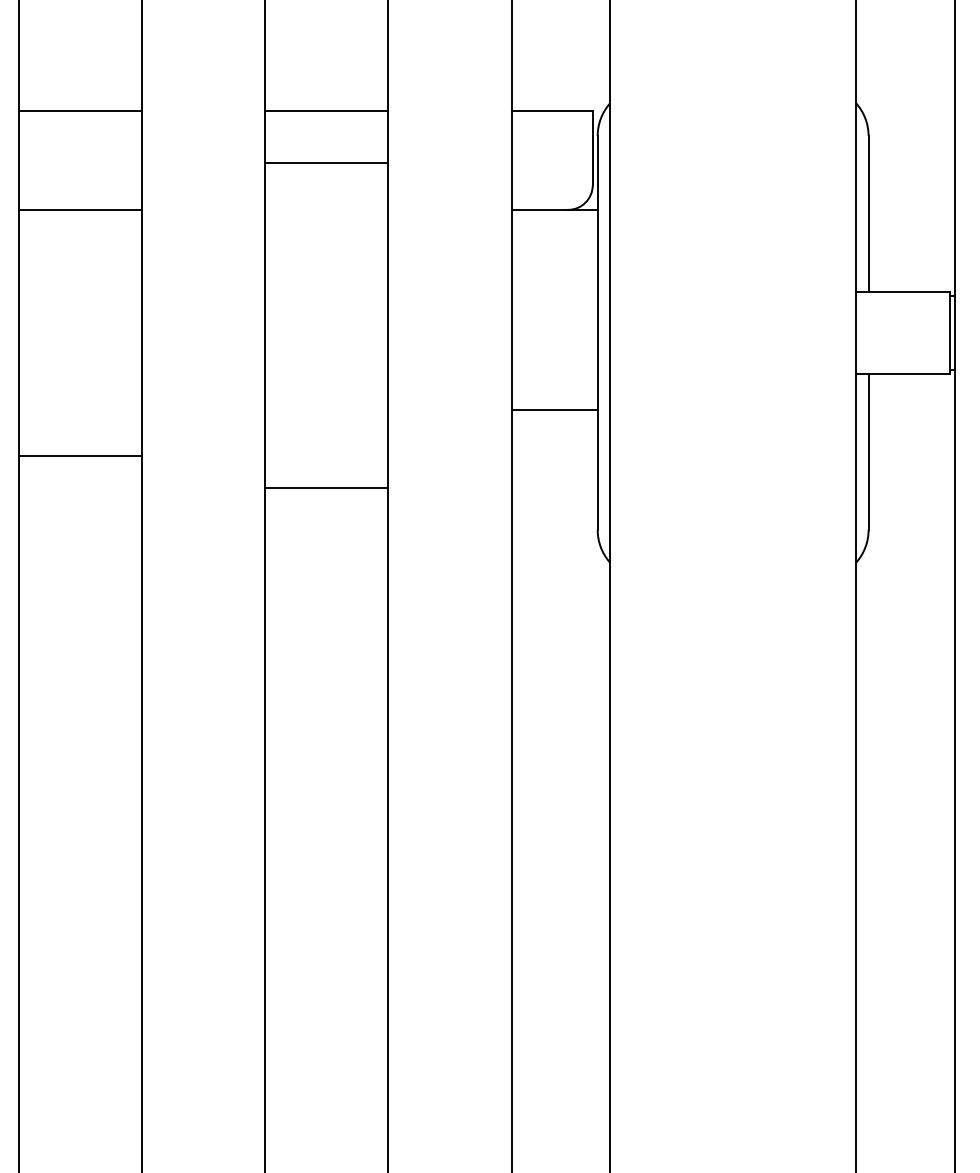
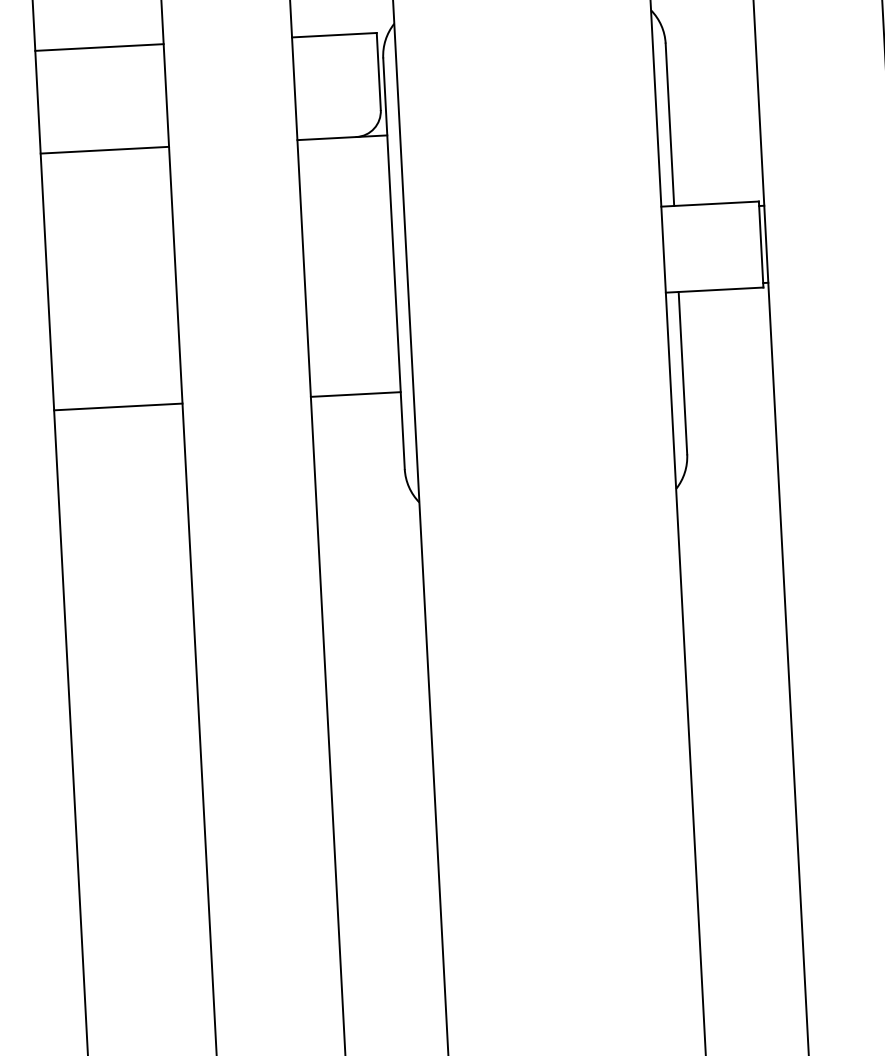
line: (326, 162) -> (104, 149), moved
line: (554, 410) -> (355, 394), moved
line: (326, 488) -> (118, 407), moved

